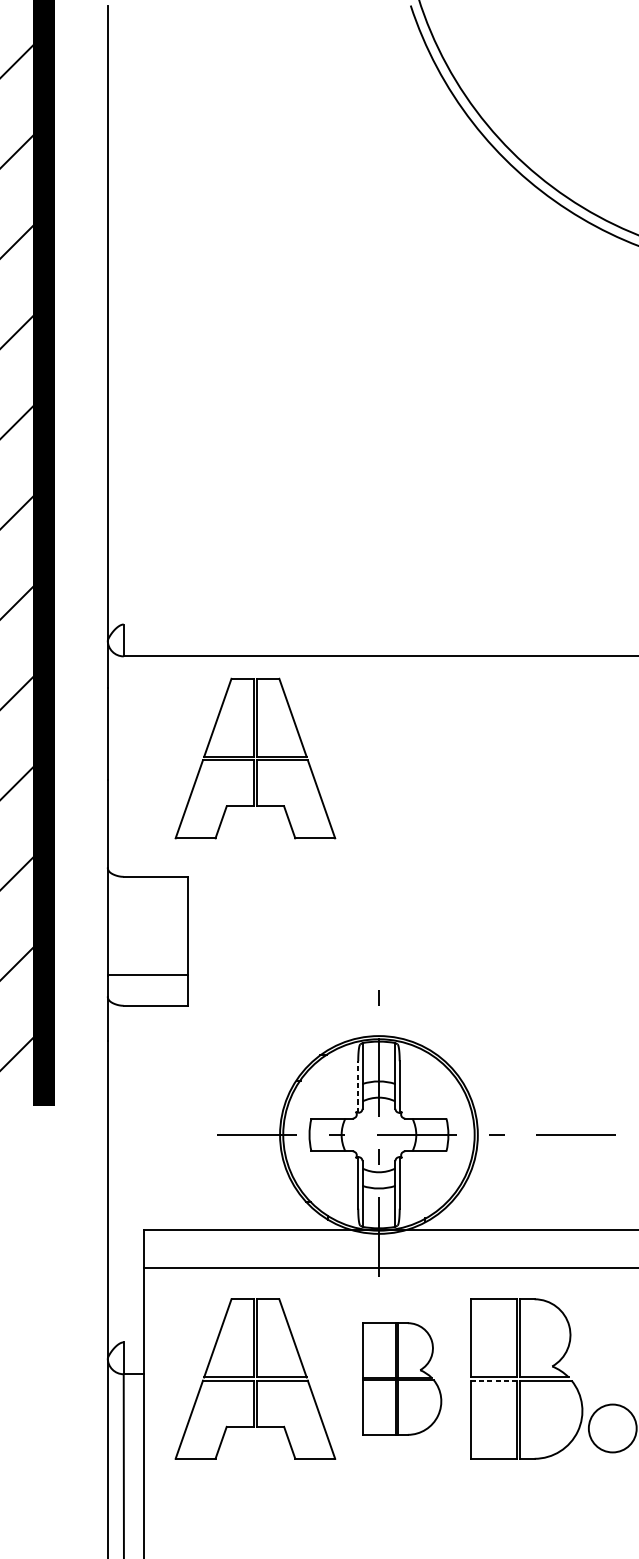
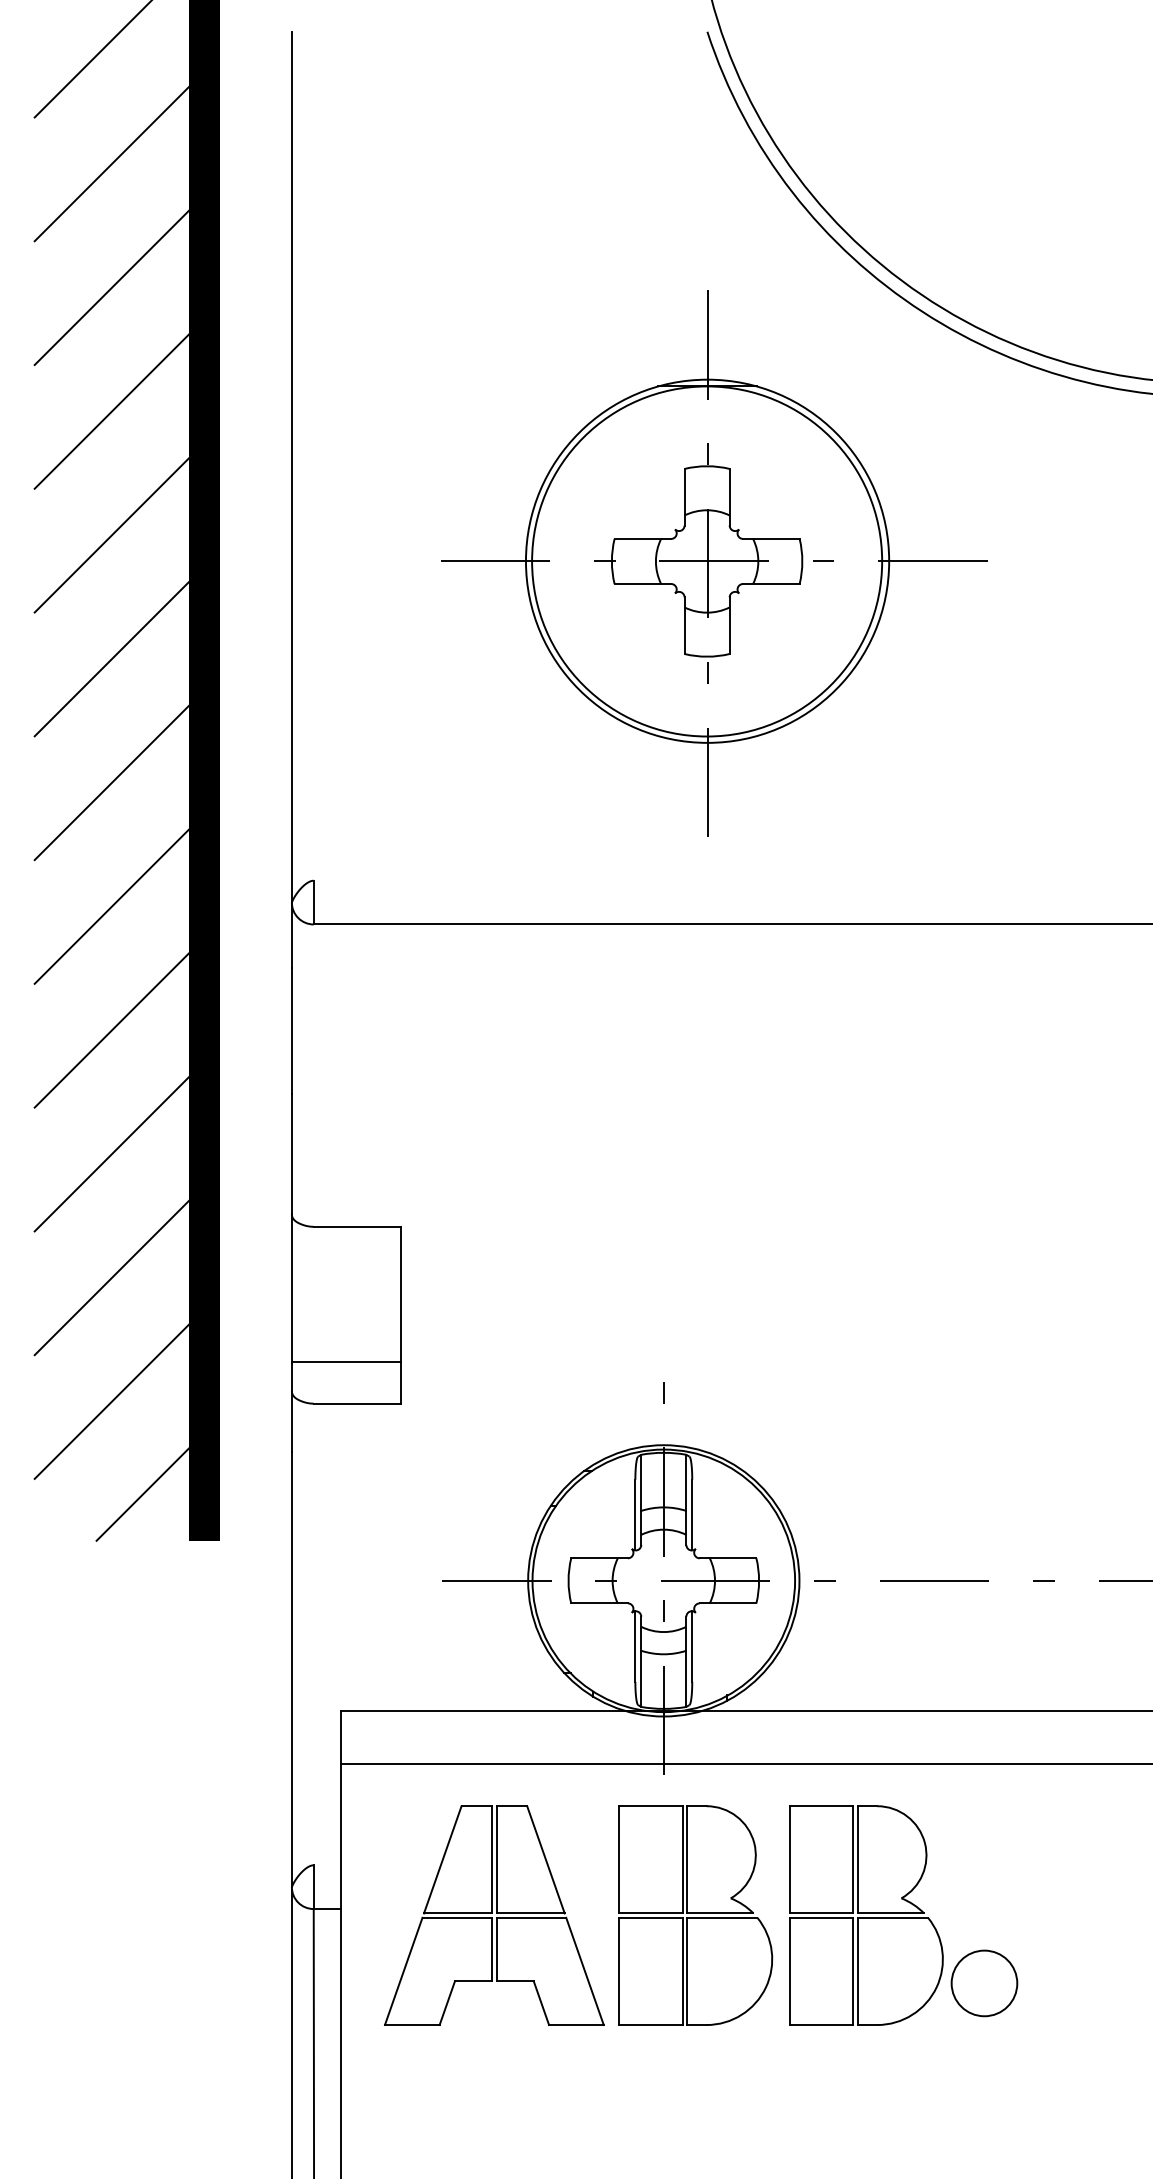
part: (415, 393) -> (714, 563), added
part: (255, 758) -> (494, 1064), removed
line: (358, 1086) -> (635, 1514), dashed -> solid
part: (402, 1378) -> (695, 1915), size x1.43
line: (493, 1380) -> (821, 1917), dashed -> solid

